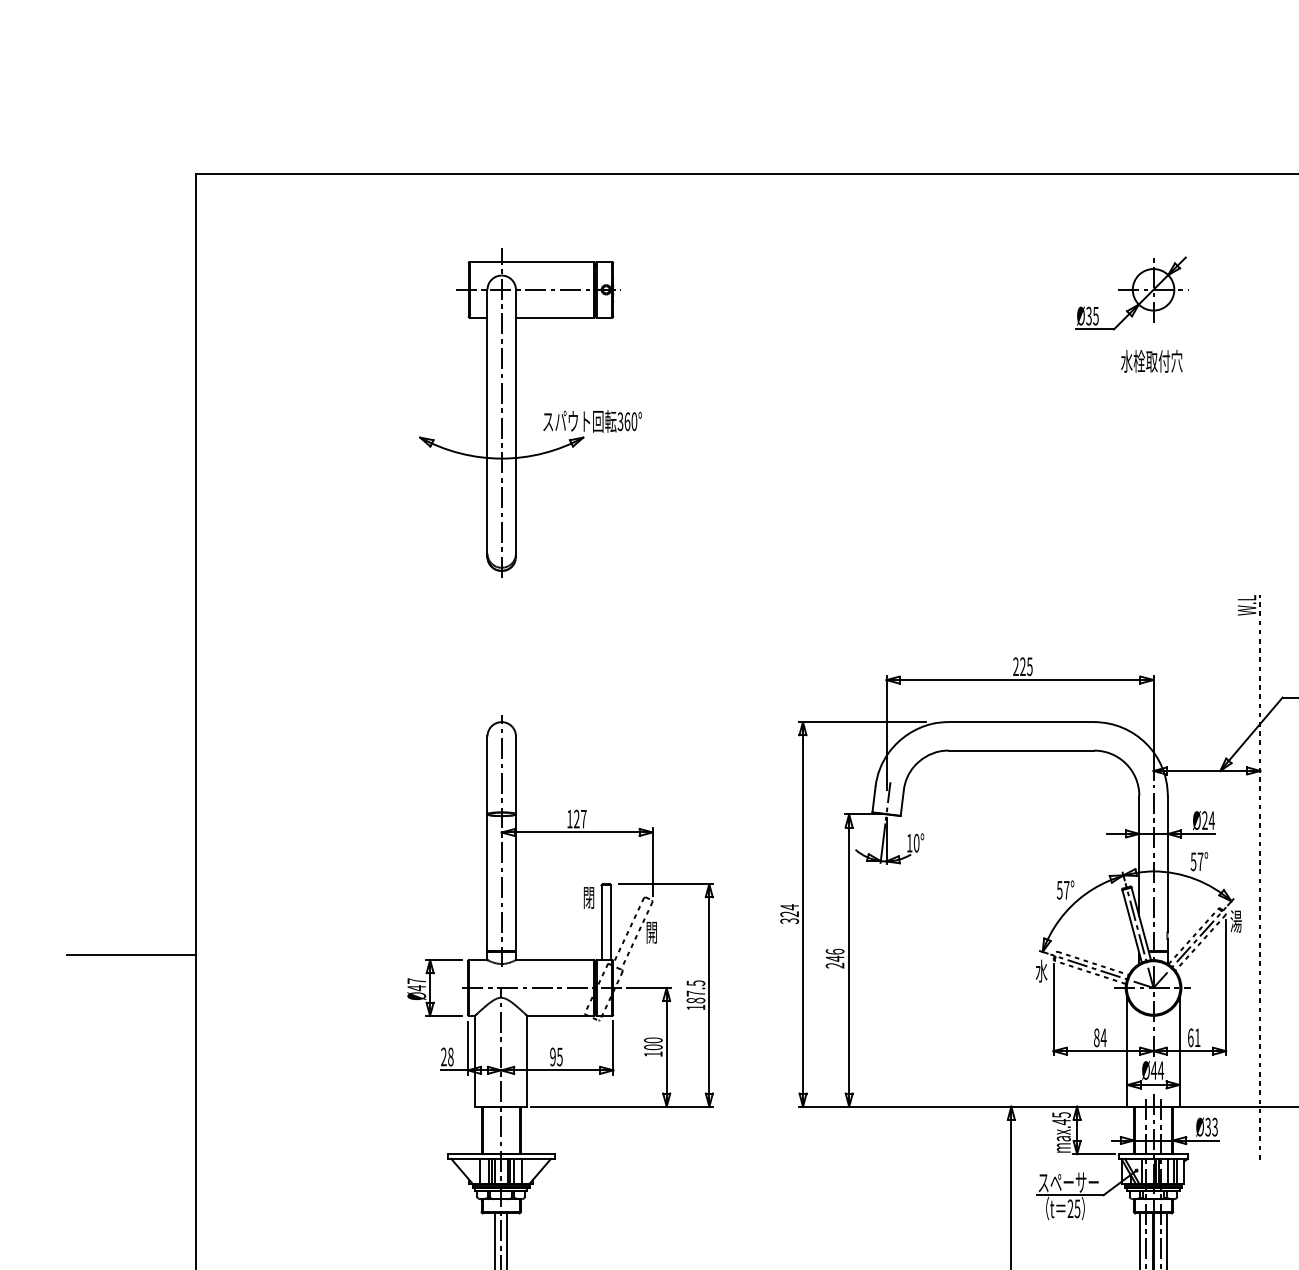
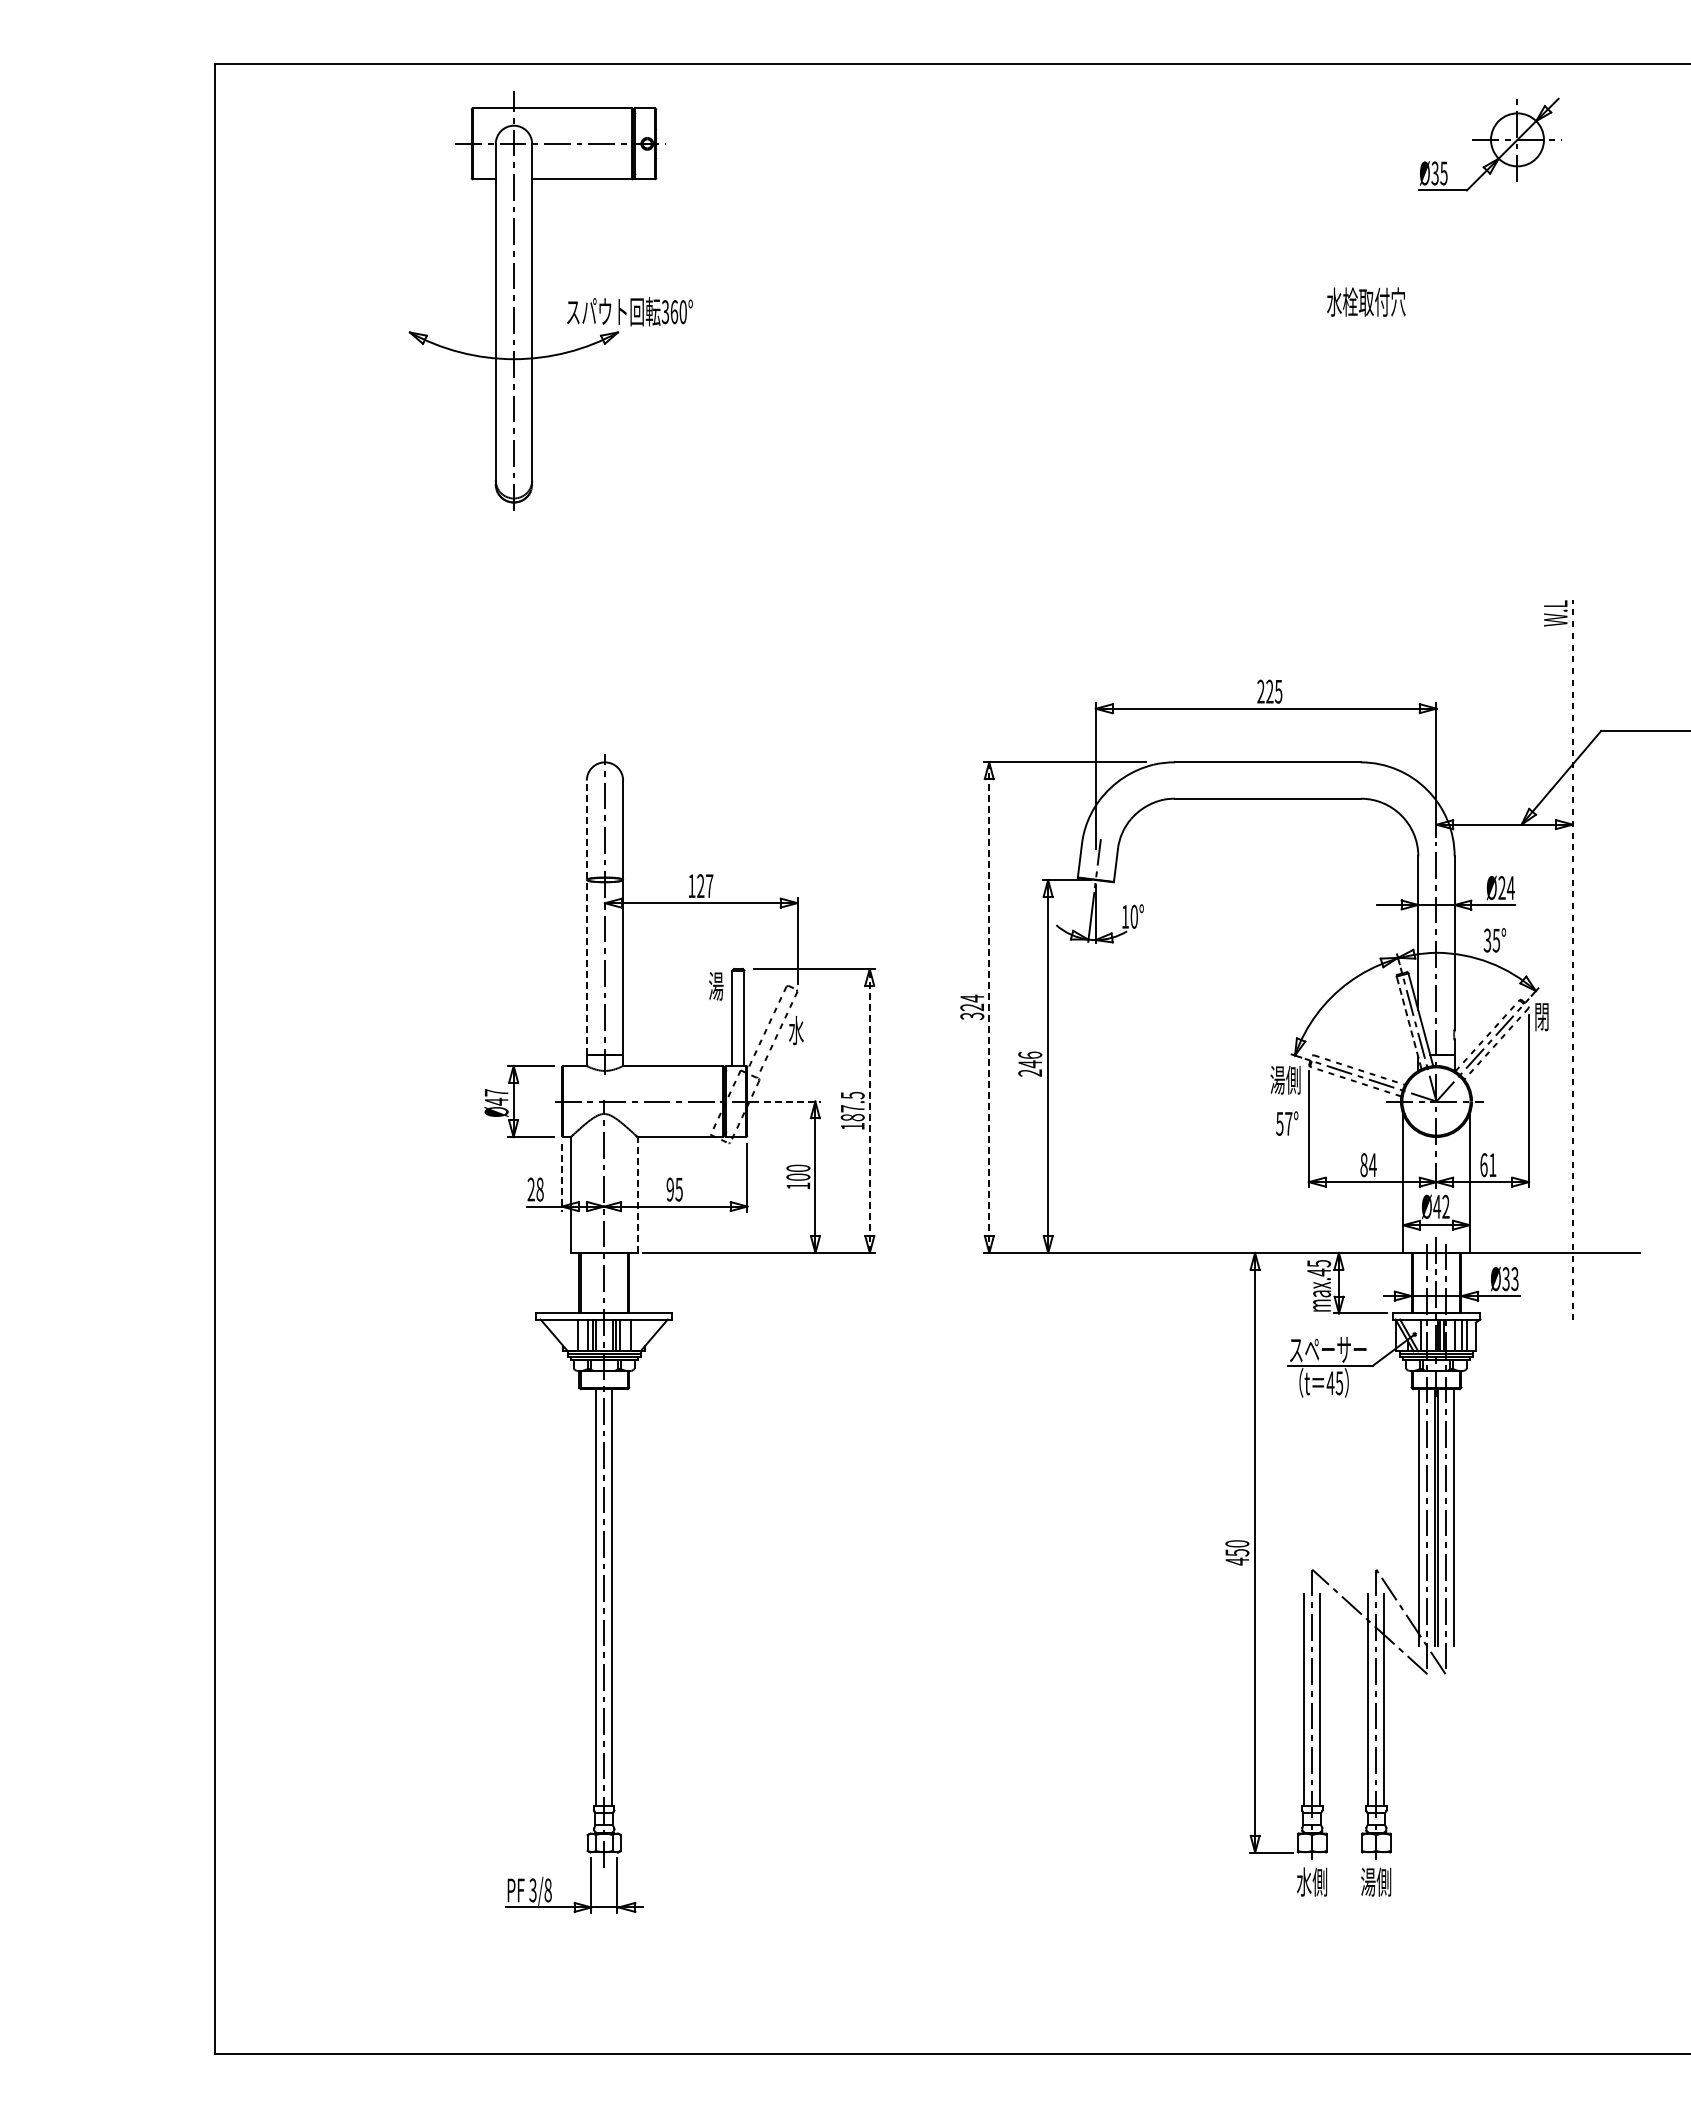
part: (1131, 293) -> (1489, 144), moved
text: (1151, 360) -> (1366, 301), moved
part: (516, 412) -> (532, 300), moved
line: (487, 843) -> (586, 917), solid -> dashed
text: (1197, 861) -> (1492, 940), 57° -> 35°
text: (1065, 889) -> (1287, 1123), moved
text: (589, 897) -> (716, 986), 閉 -> 湯
line: (803, 915) -> (989, 1008), solid -> dashed
text: (1235, 921) -> (1541, 1016), 湯 -> 閉
line: (1132, 926) -> (1409, 1022), solid -> dashed
text: (651, 932) -> (796, 1030), 開 -> 水
line: (131, 954) -> (132, 1058), removed
text: (1035, 970) -> (1285, 1079), 水 -> 湯側
line: (648, 987) -> (792, 1101), solid -> dashed
line: (709, 995) -> (869, 1110), solid -> dashed
line: (467, 1048) -> (561, 1178), solid -> dashed
line: (527, 1061) -> (637, 1195), solid -> dashed
text: (1160, 1070) -> (1445, 1206), Ø44 -> Ø42
text: (1070, 1208) -> (1330, 1382), 25 -> 45

